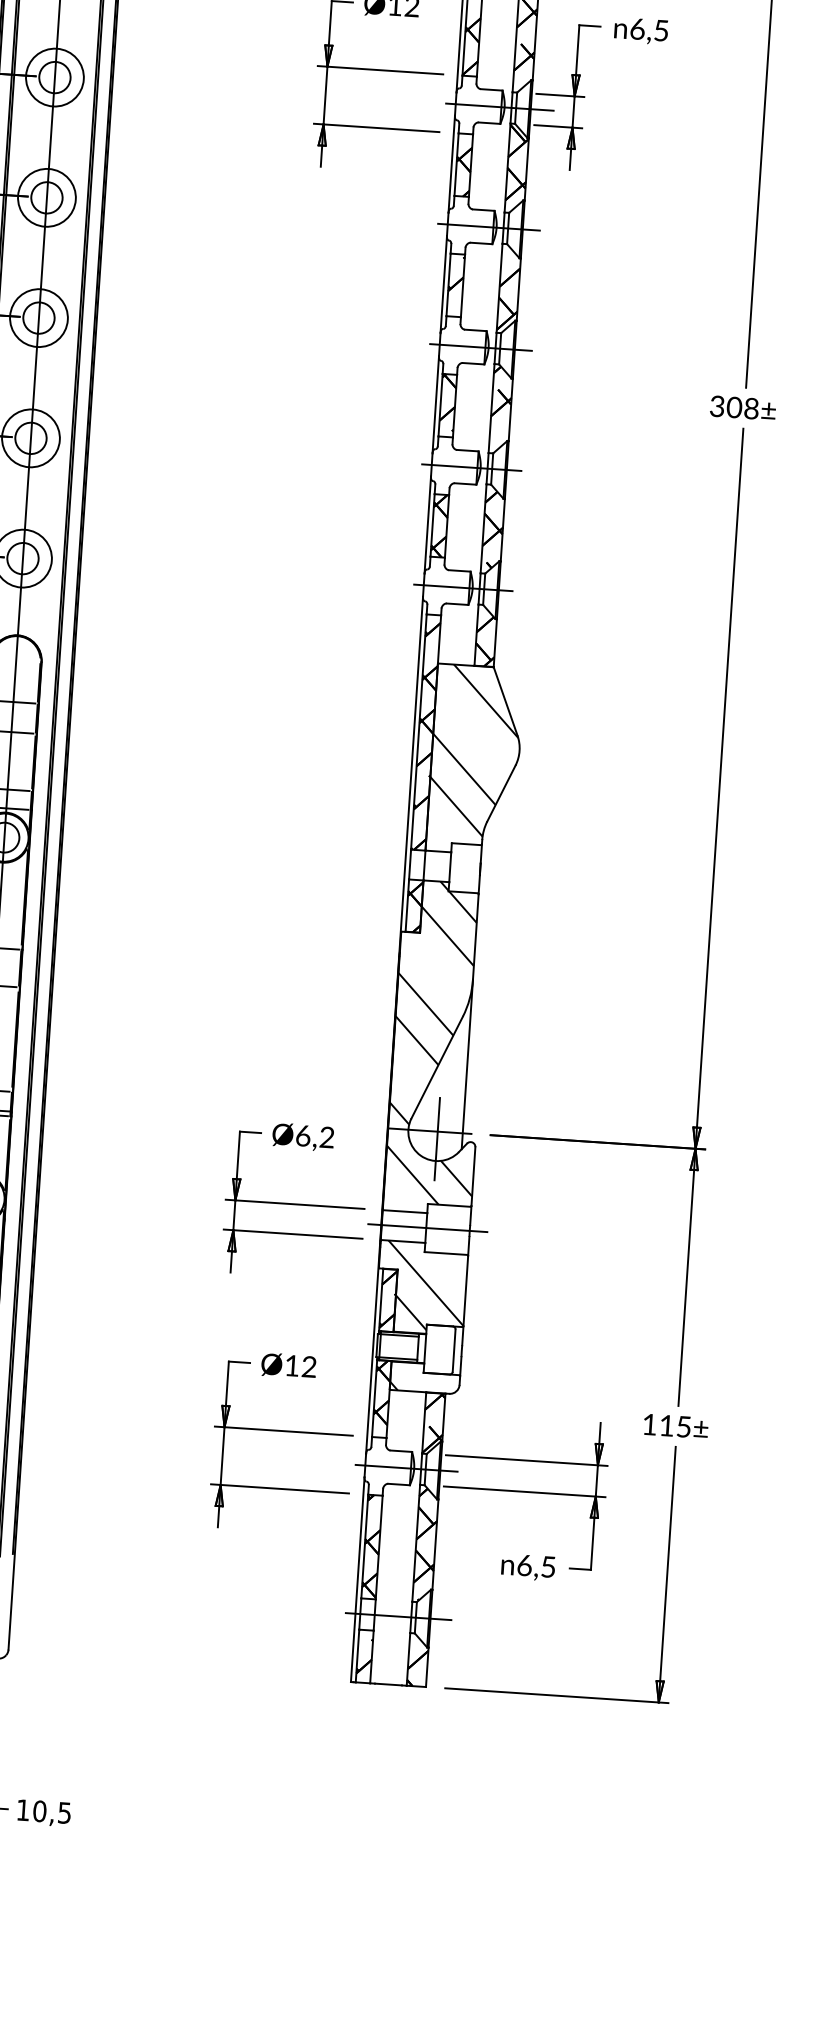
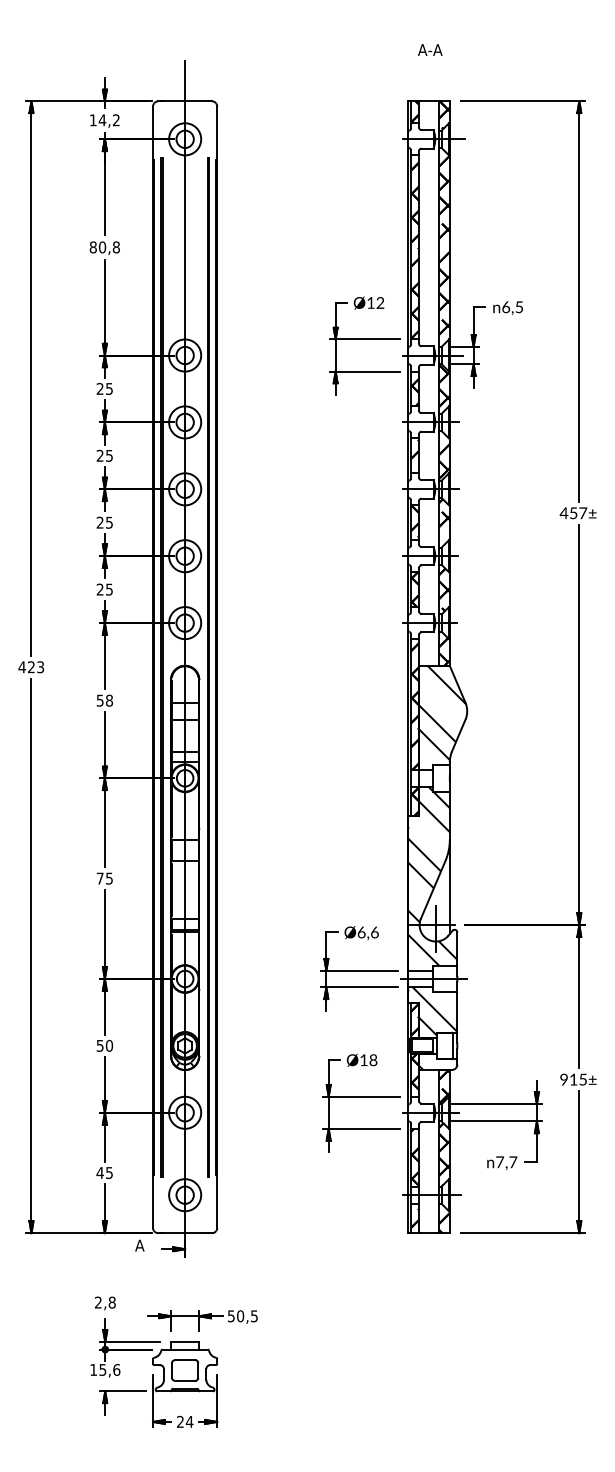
text: (734, 407) -> (573, 513), 308± -> 457±
text: (326, 1137) -> (374, 932), Ø6,2 -> Ø6,6
text: (309, 1367) -> (373, 1060), Ø12 -> Ø18
text: (648, 1424) -> (563, 1079), 115± -> 915±
text: (536, 1566) -> (506, 1162), 6,5 -> 7,7
text: (21, 1810) -> (230, 1316), 10,5 -> 50,5

